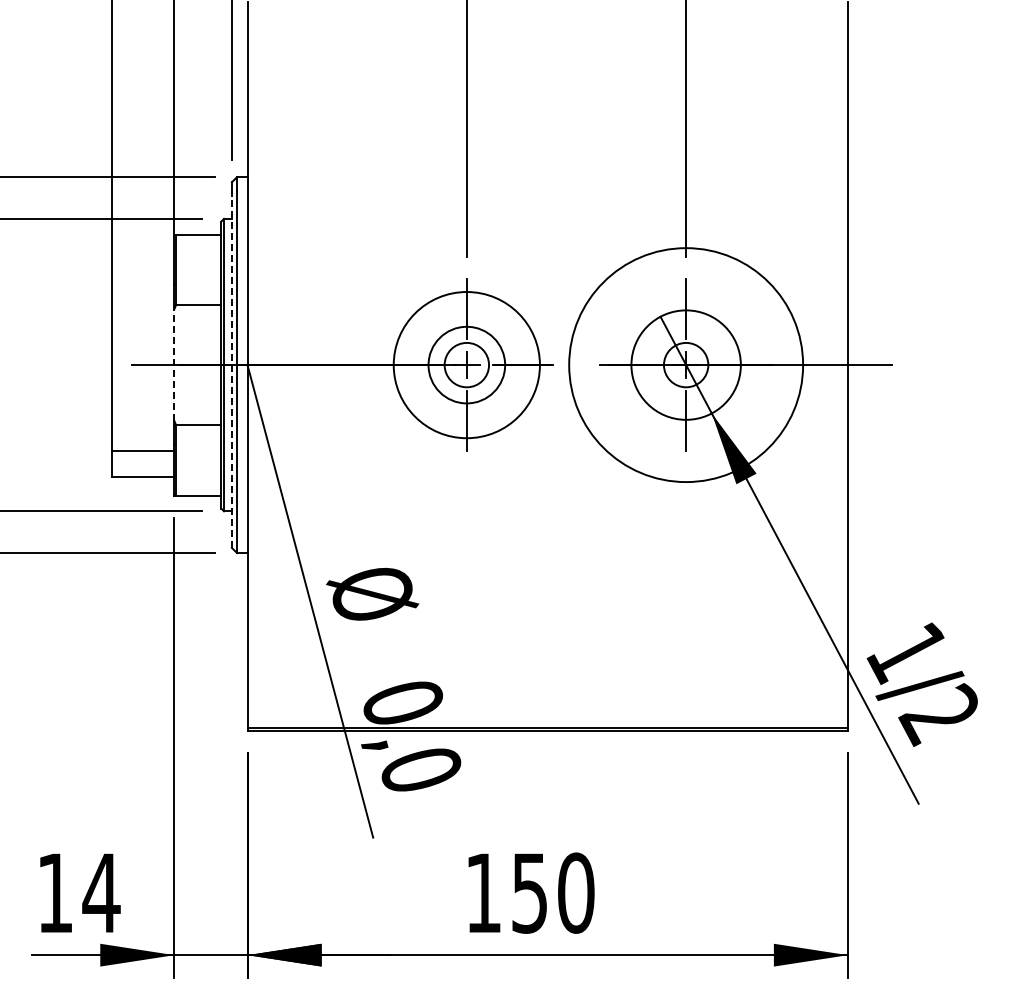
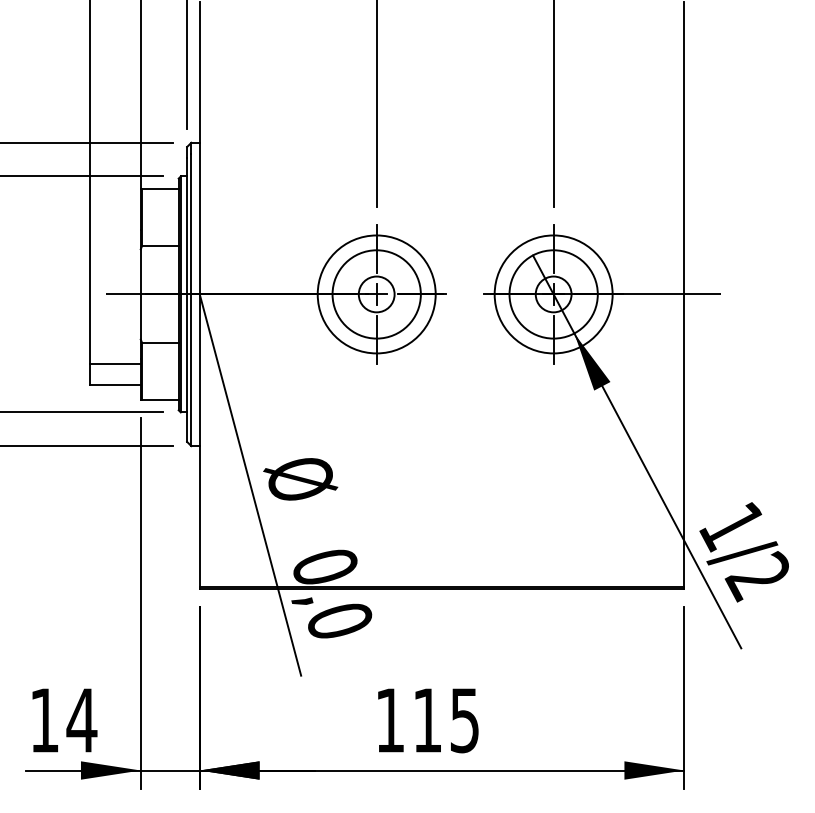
circle: (466, 364) -> (376, 293), size x1.43
line: (174, 365) -> (140, 294), dashed -> solid
circle: (686, 365) -> (553, 294), size x0.62
line: (231, 372) -> (186, 300), dashed -> solid
text: (553, 892) -> (446, 719), 150 -> 115

